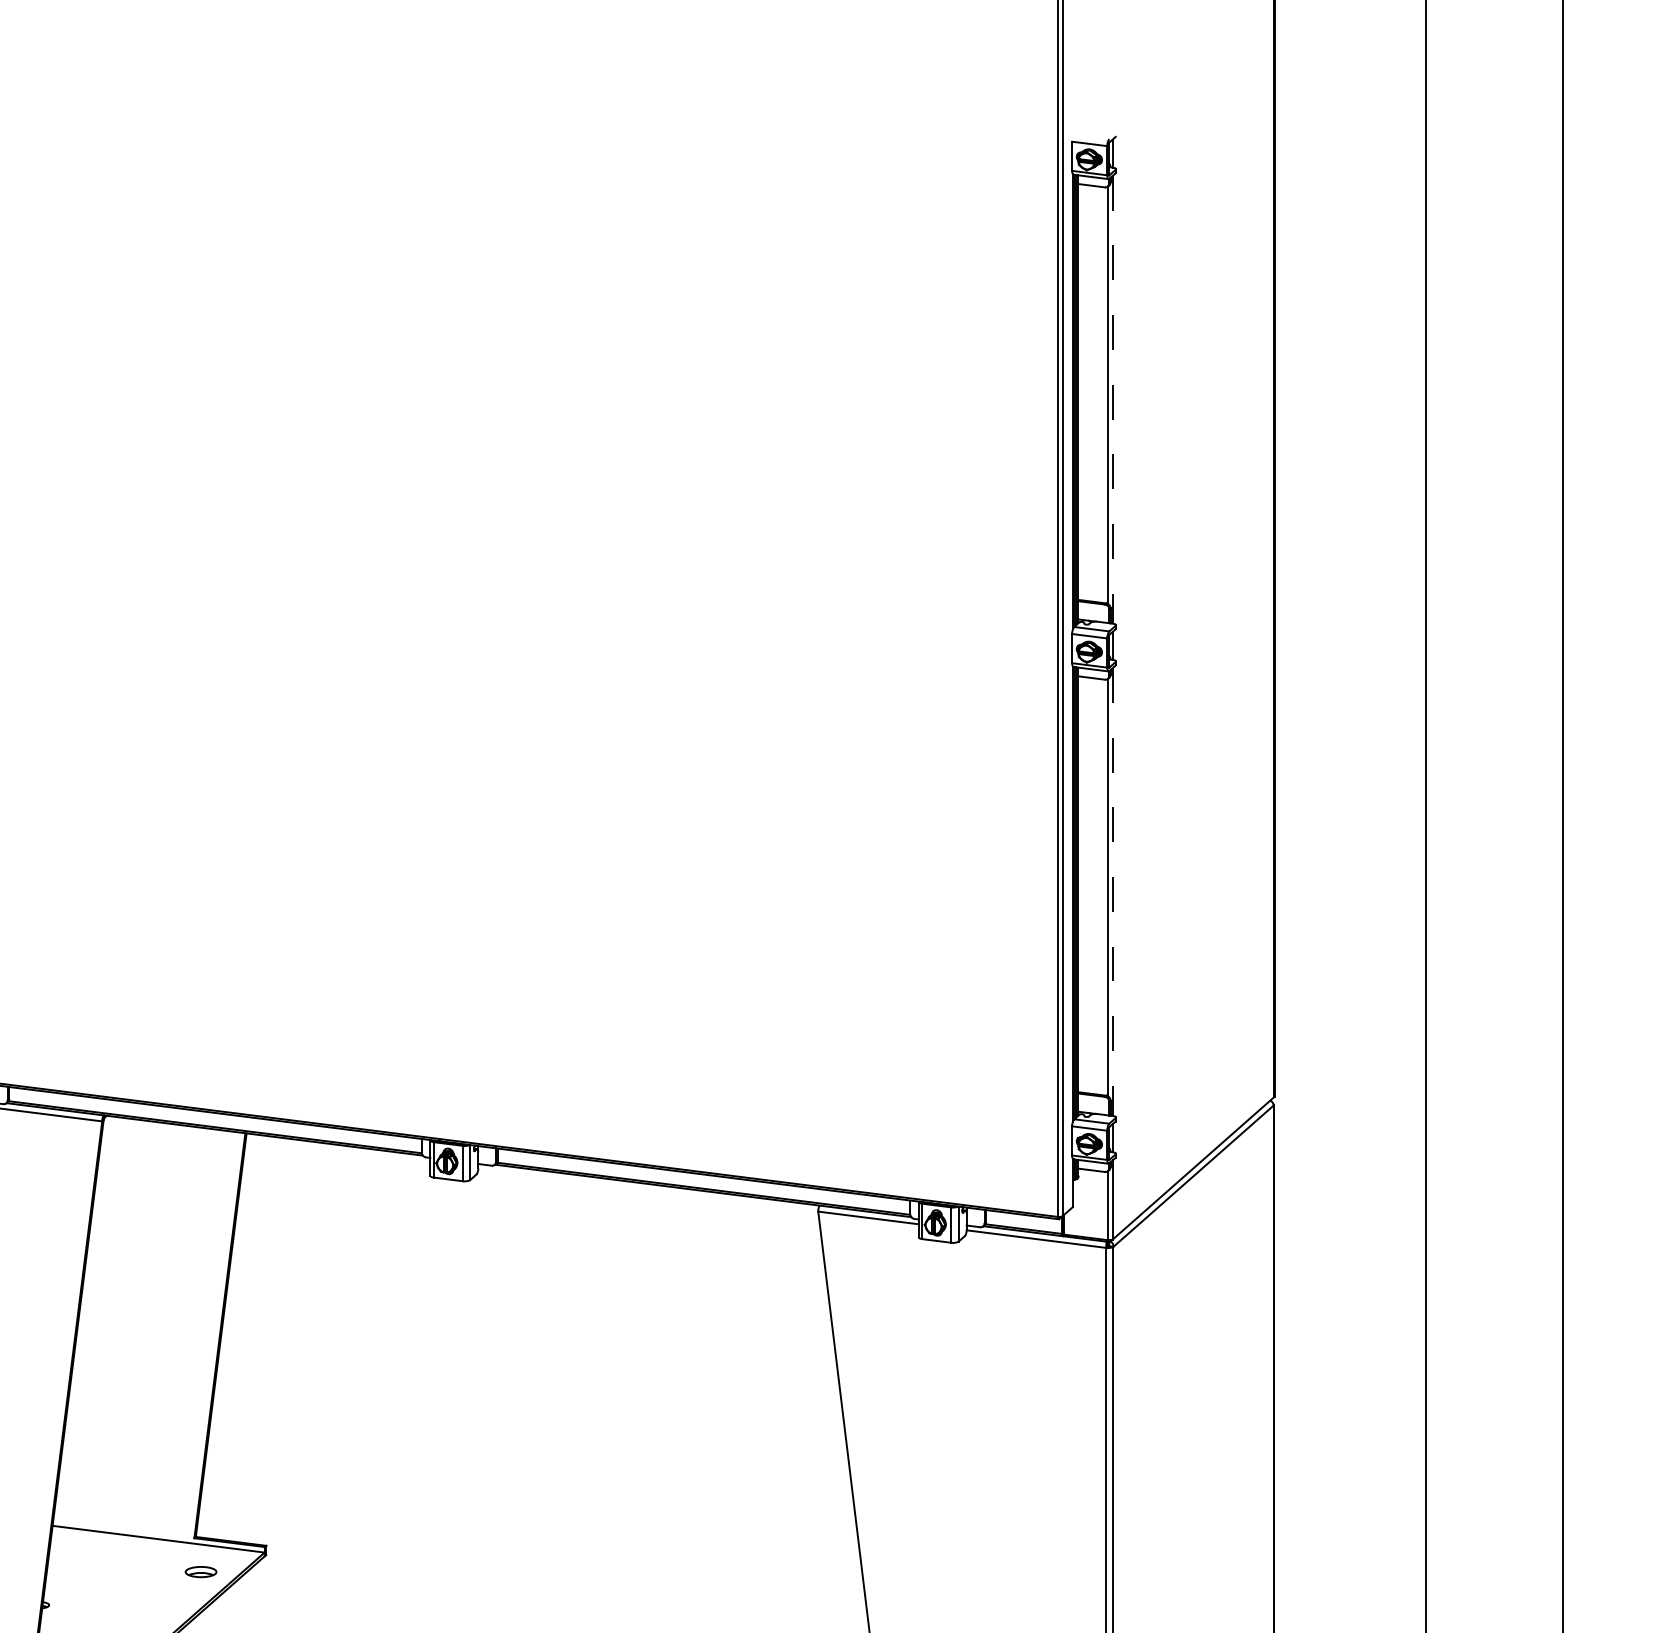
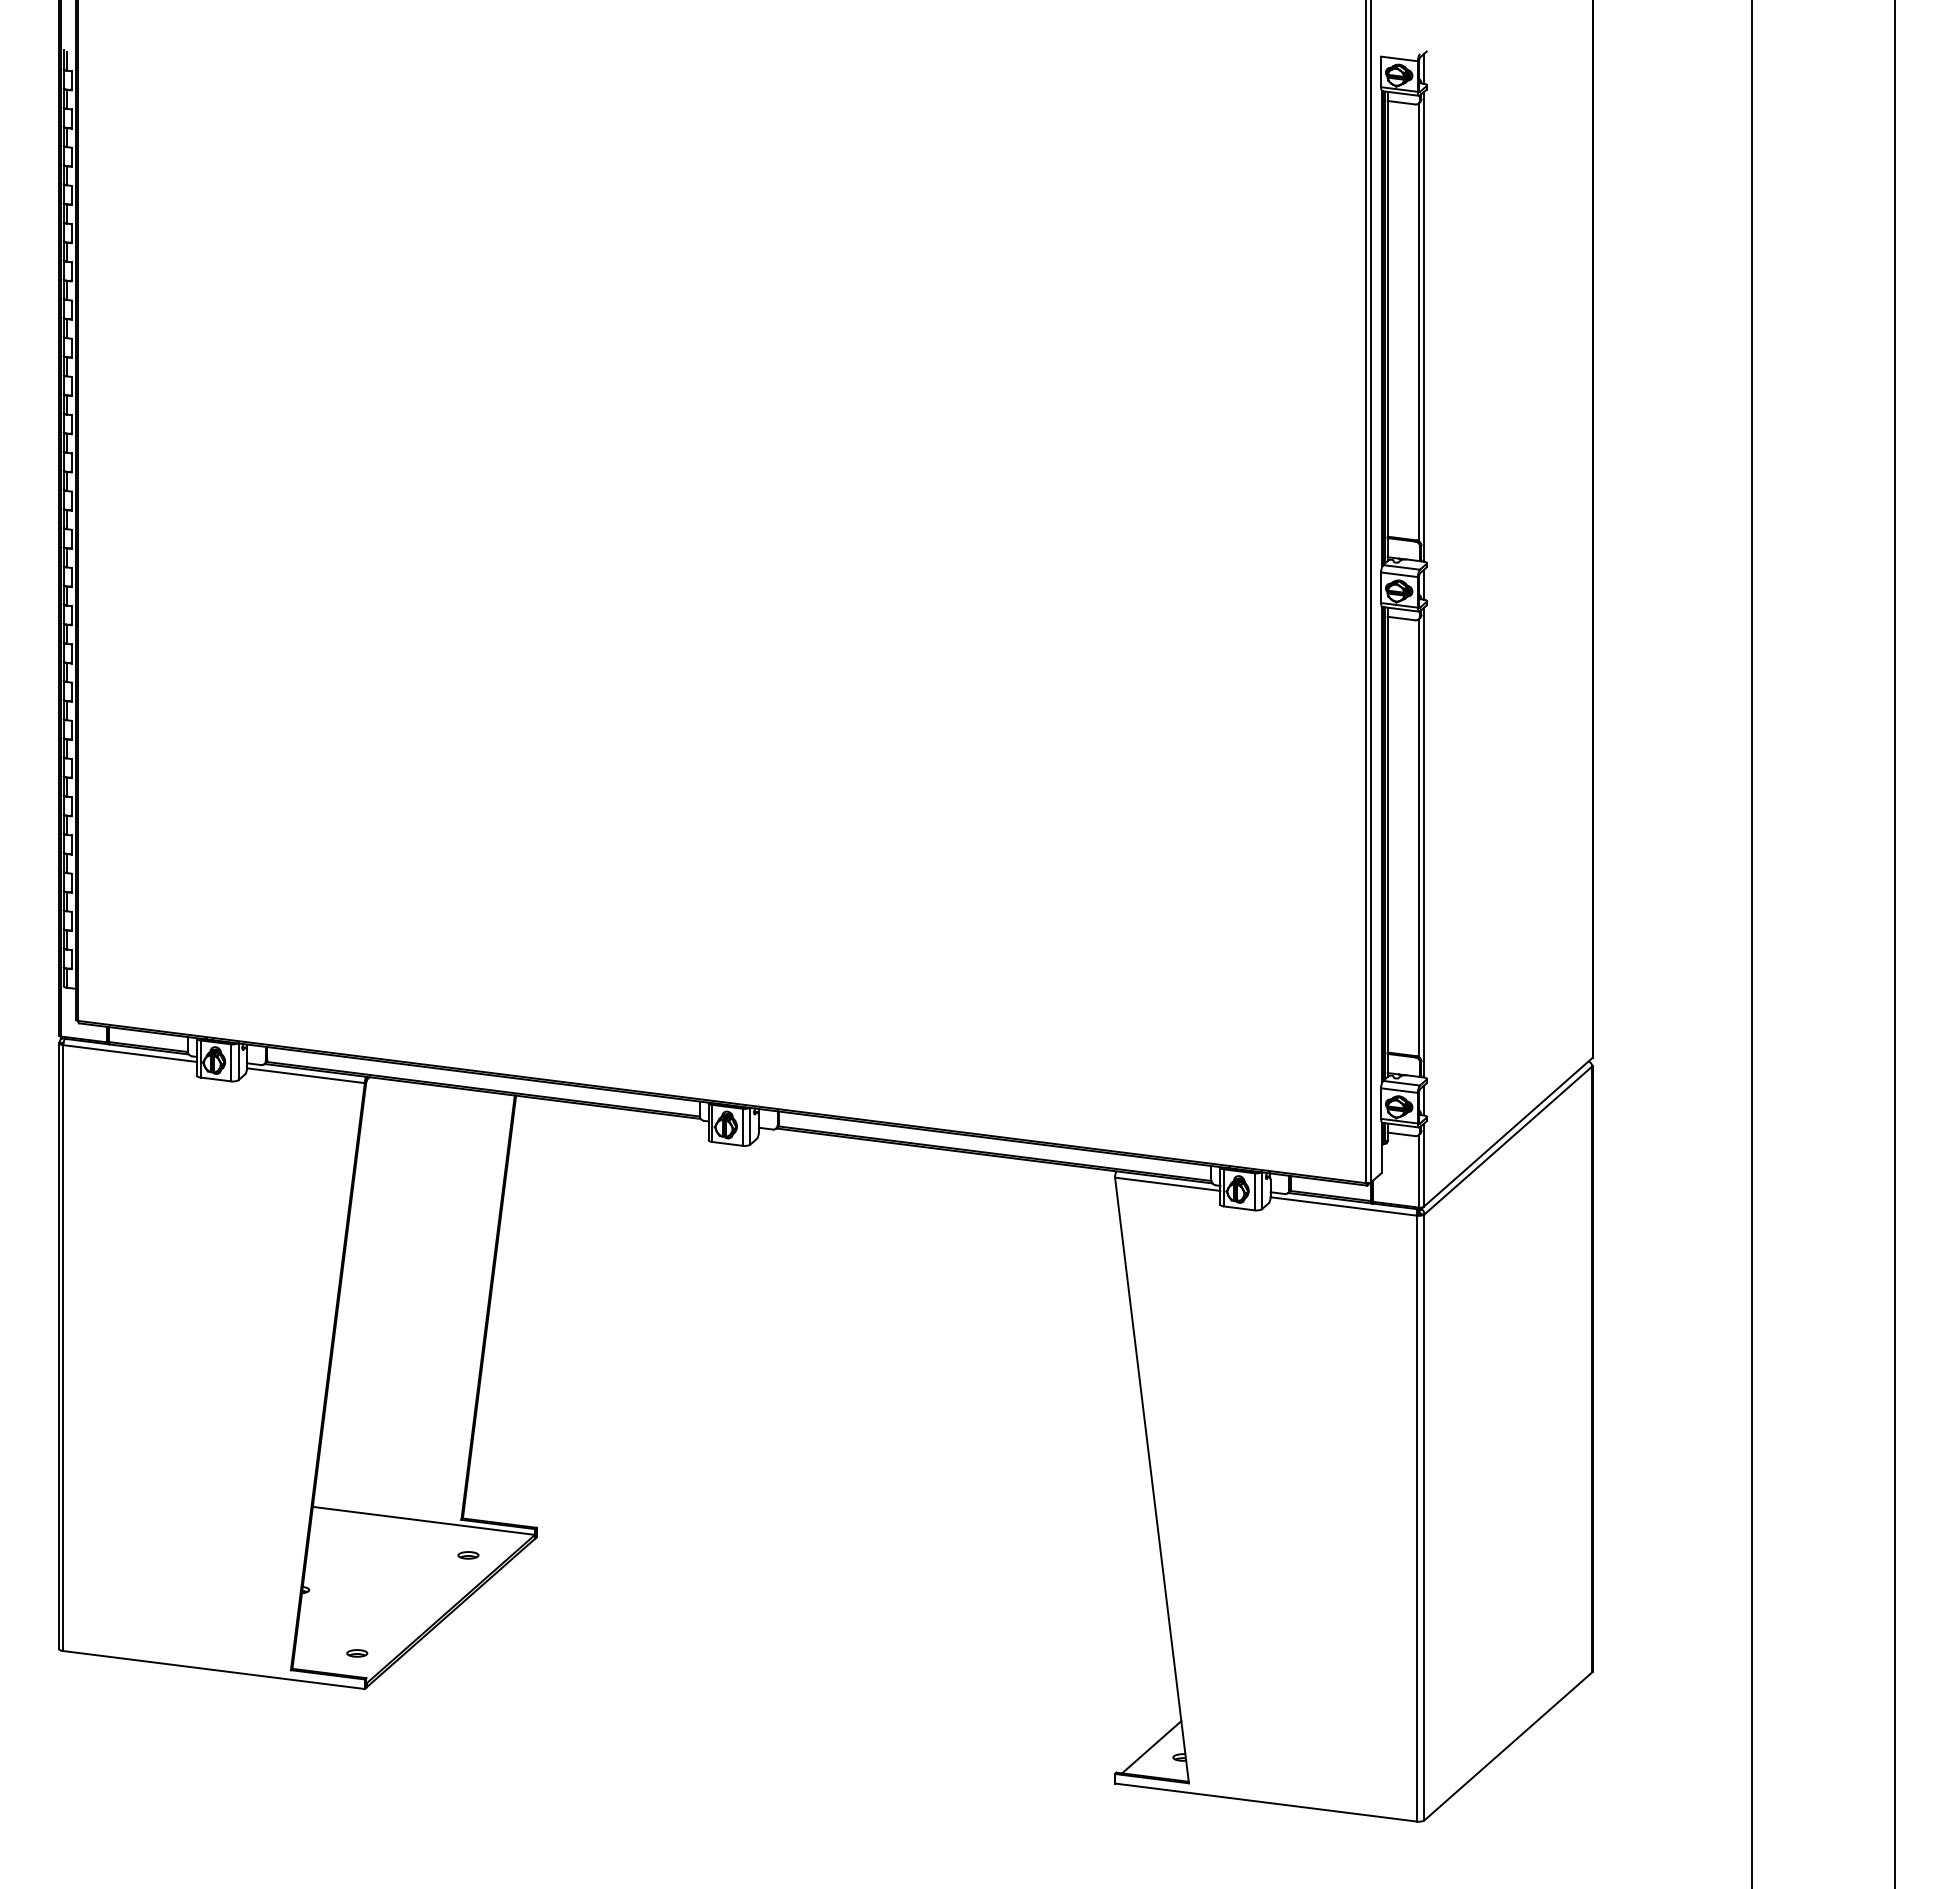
line: (1112, 400) -> (1423, 327), dashed -> solid
line: (1112, 891) -> (1423, 842), dashed -> solid
part: (201, 1572) -> (468, 1555), size x0.62

